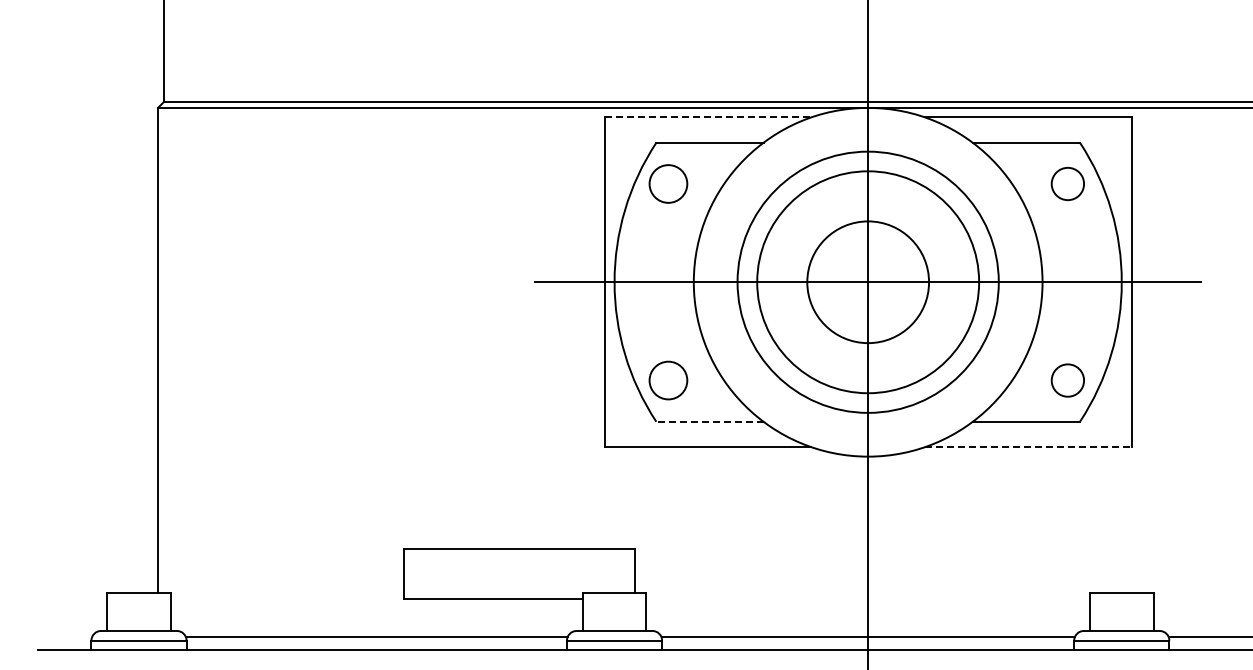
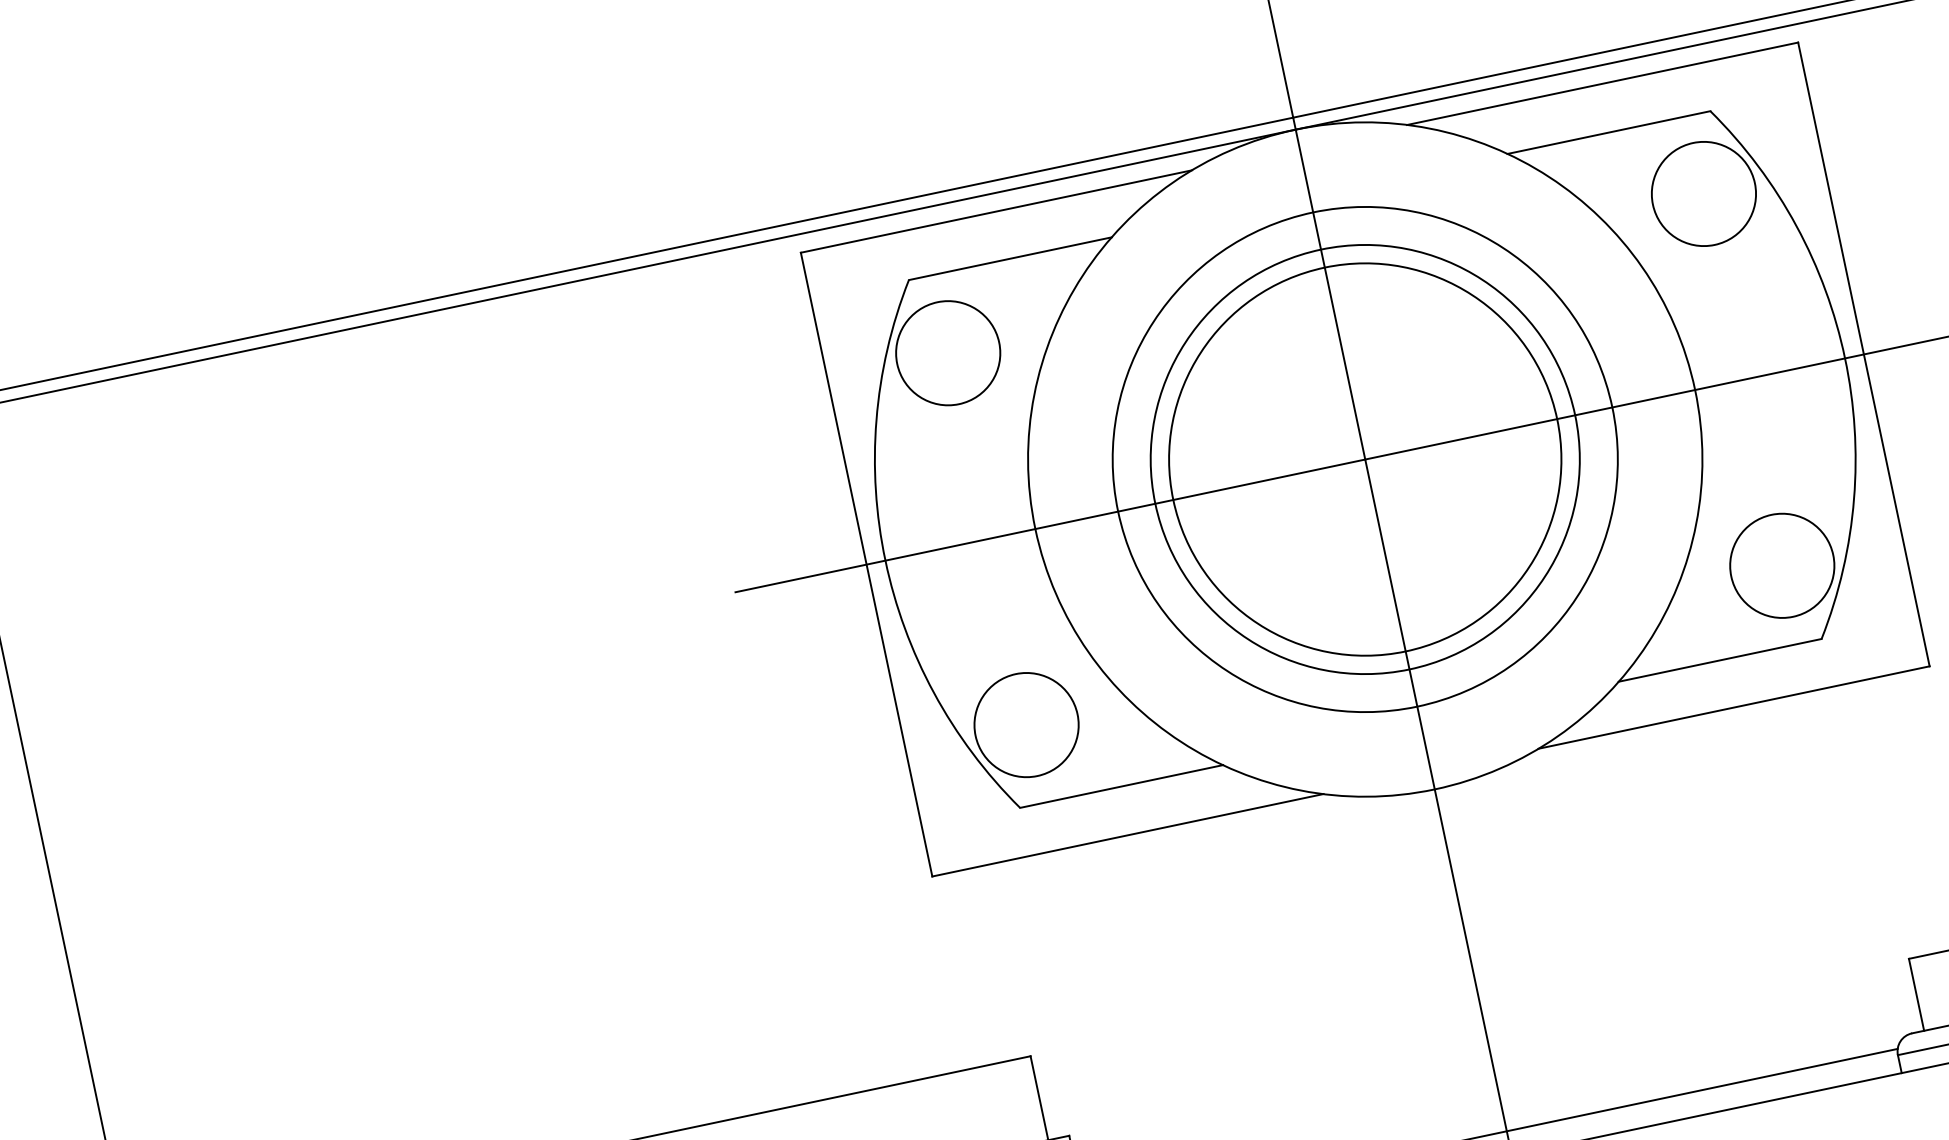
line: (708, 117) -> (997, 211), dashed -> solid
circle: (668, 183) -> (948, 352), size x1.43
circle: (1067, 183) -> (1702, 193), size x1.67
circle: (867, 281) -> (1363, 458), size x1.67
circle: (668, 380) -> (1026, 724), size x1.43
circle: (1067, 380) -> (1781, 565), size x1.67
line: (710, 421) -> (1122, 785), dashed -> solid
line: (1028, 447) -> (1734, 708), dashed -> solid

